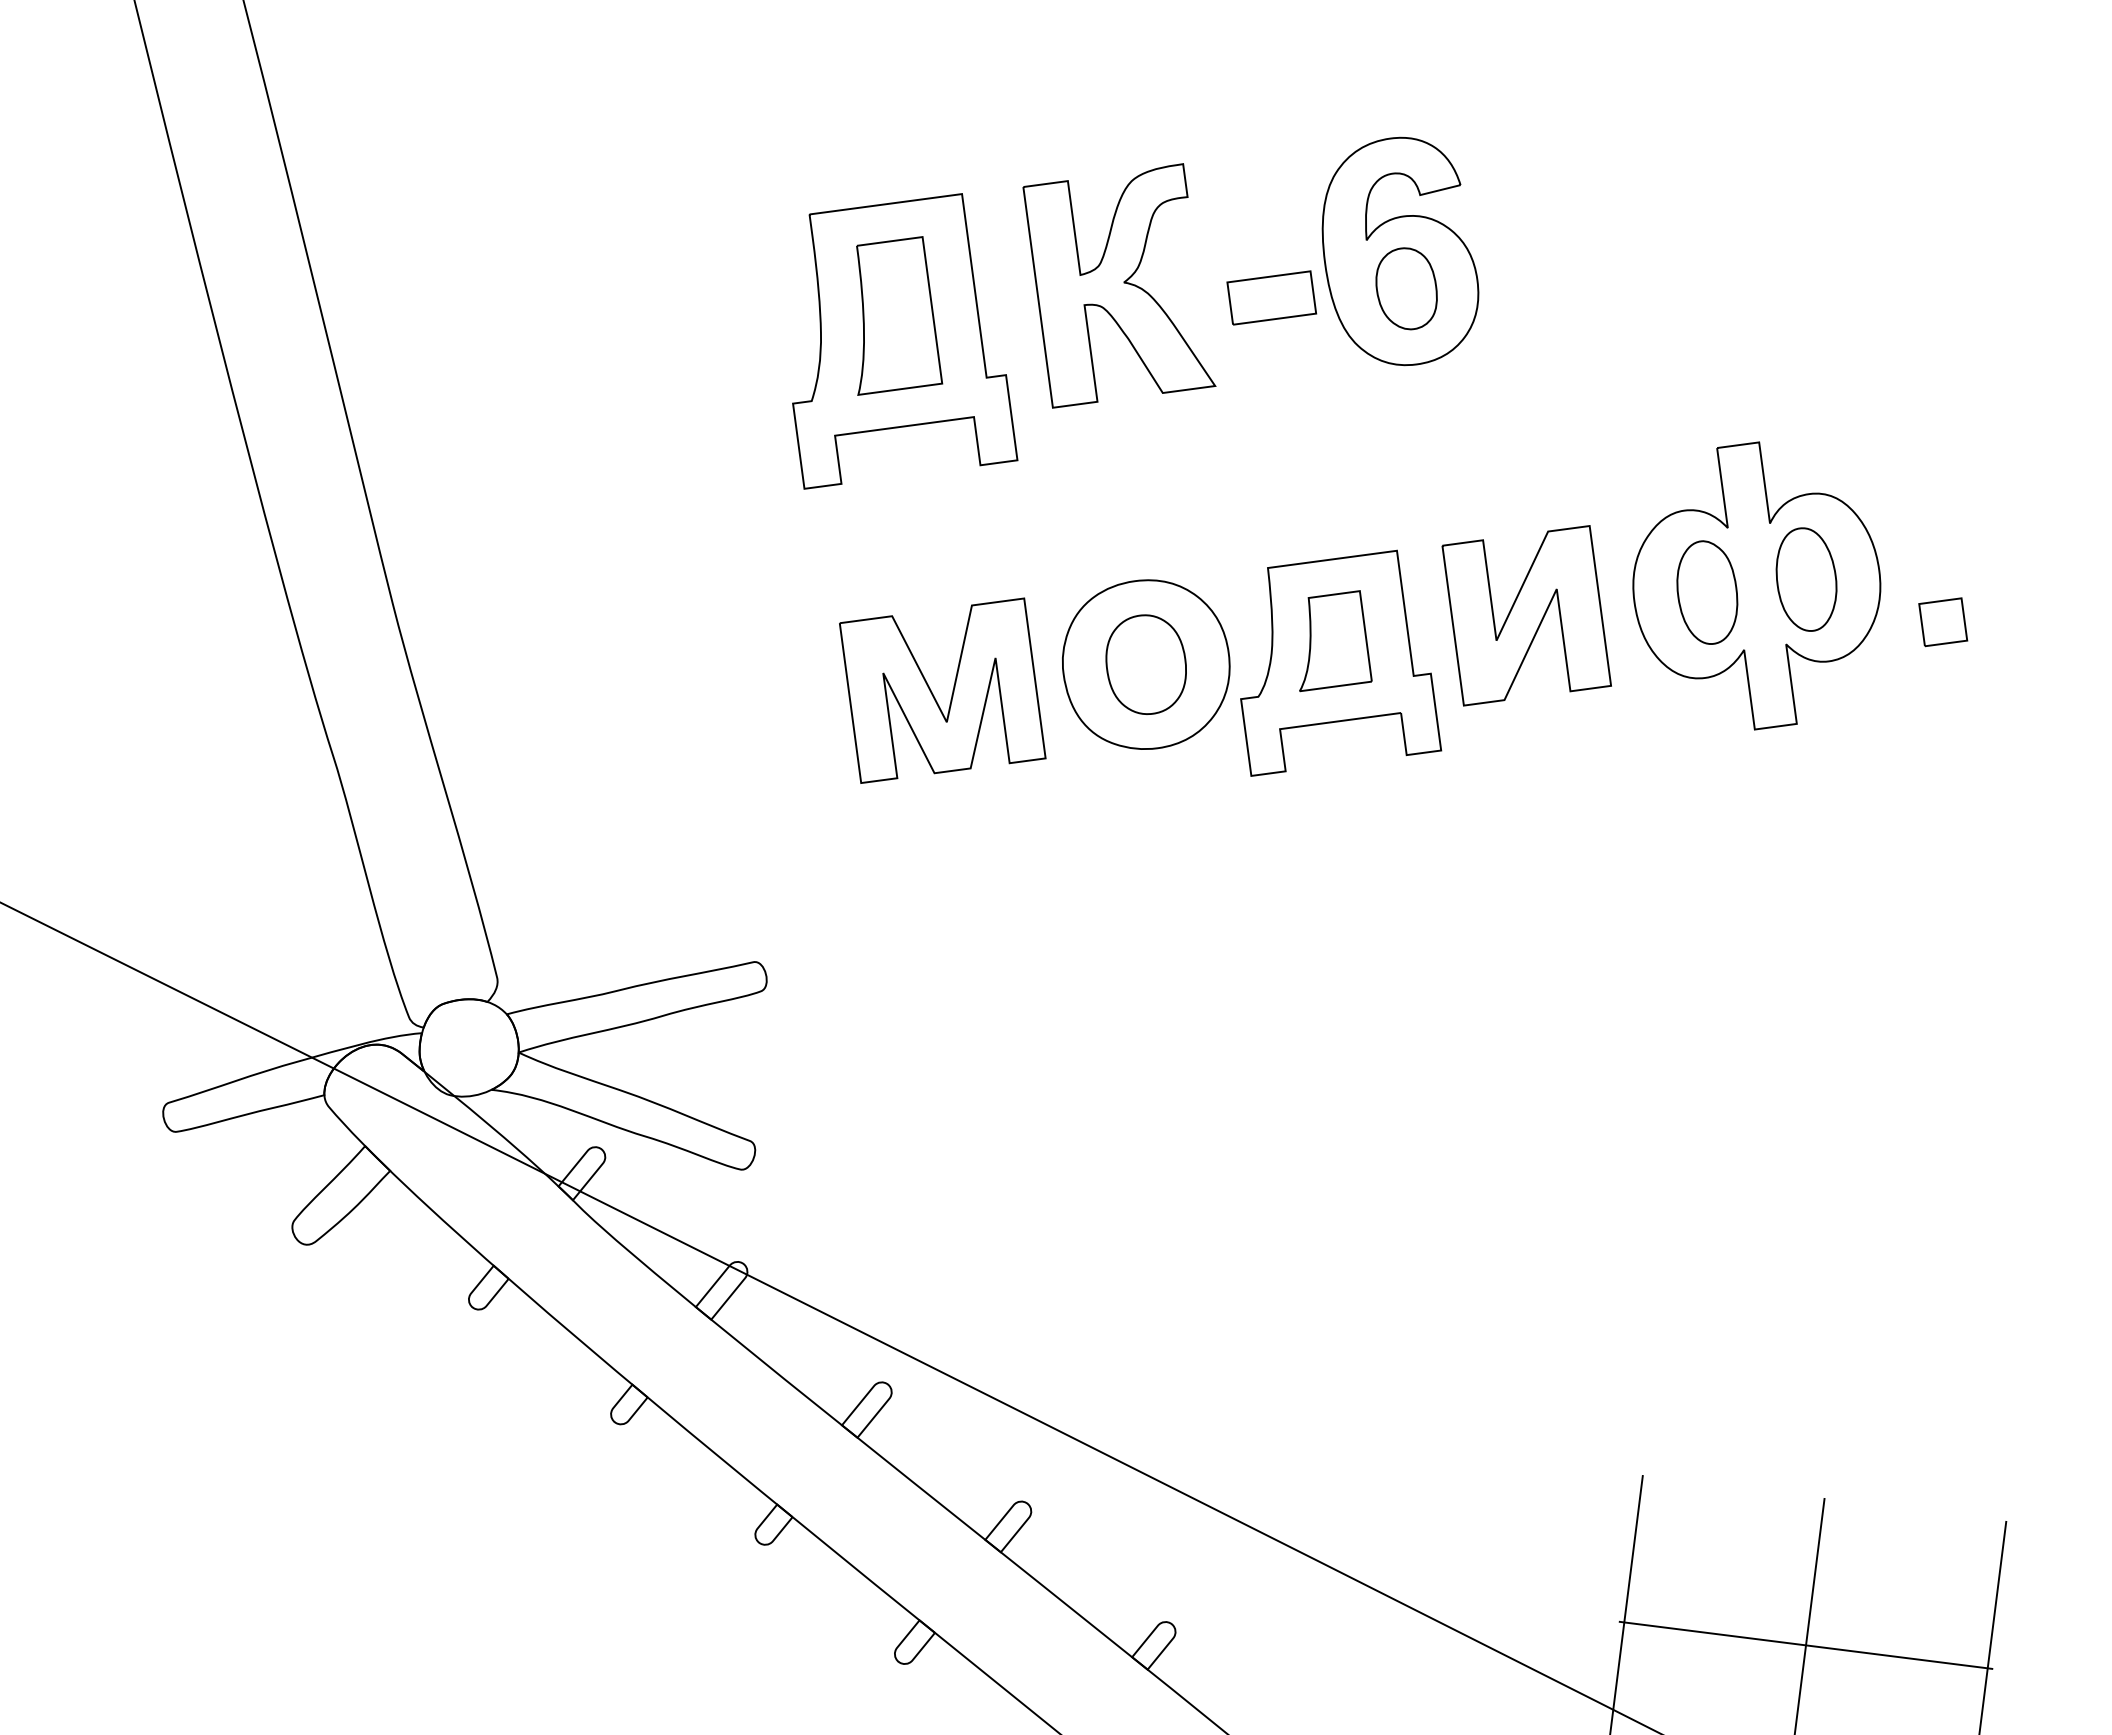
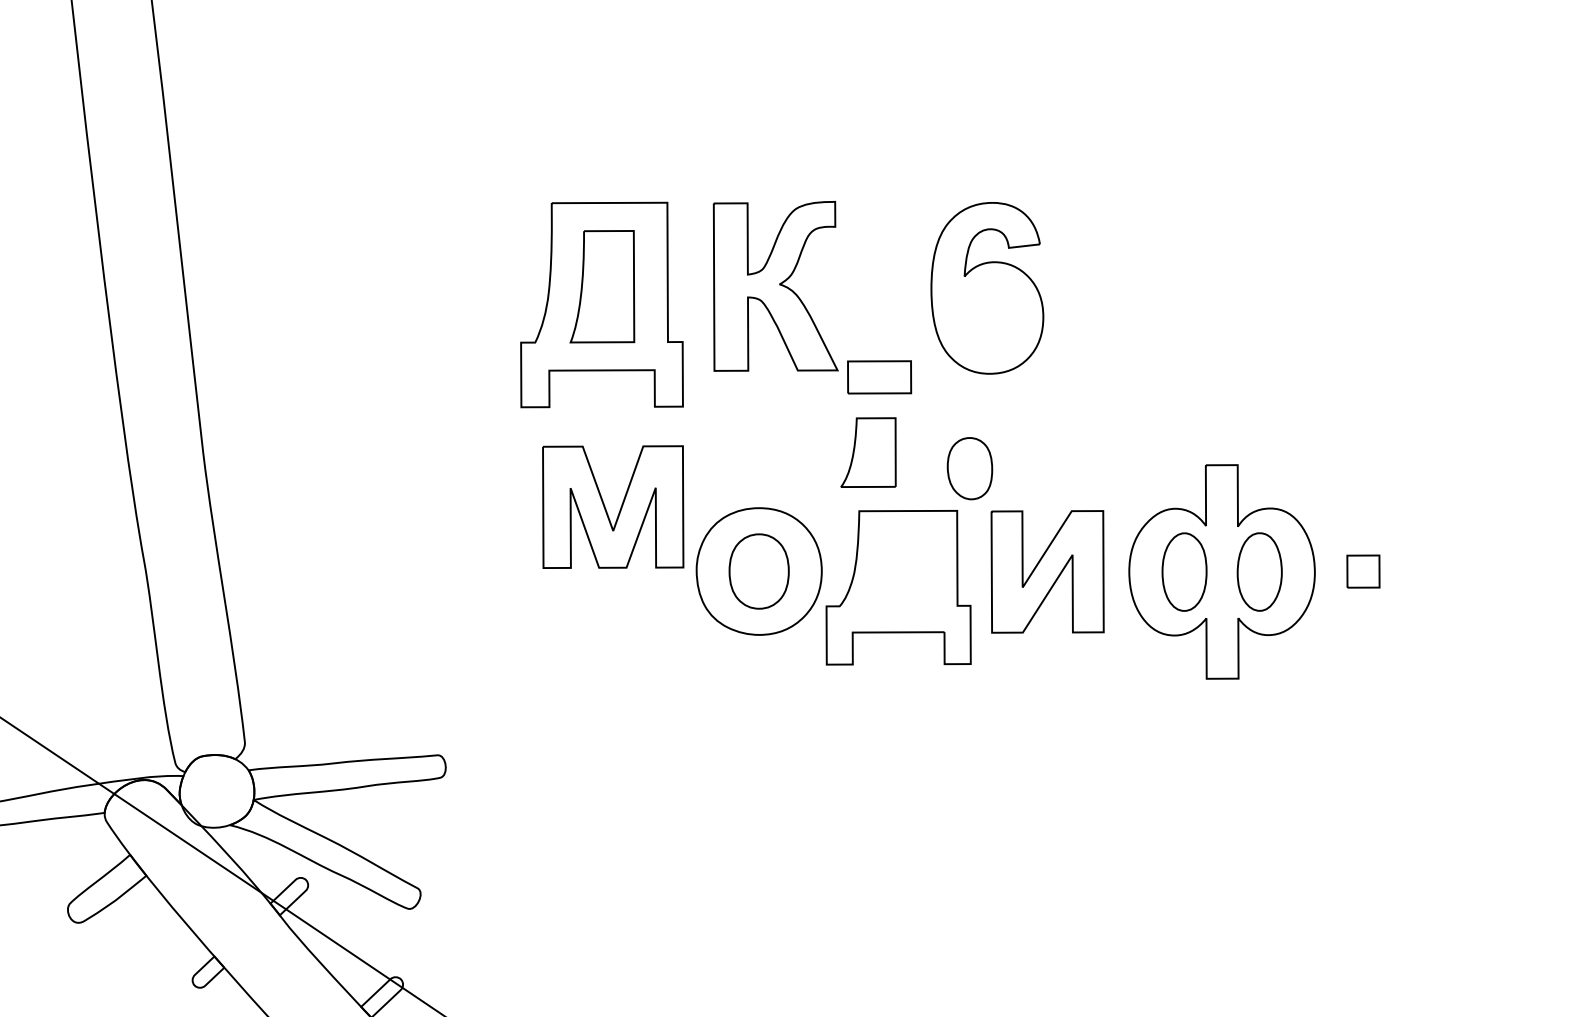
part: (1406, 288) -> (969, 468), moved
part: (1271, 297) -> (879, 376), moved
part: (1943, 622) -> (1363, 571), moved
part: (1335, 641) -> (872, 453), moved
part: (934, 695) -> (606, 509), moved

